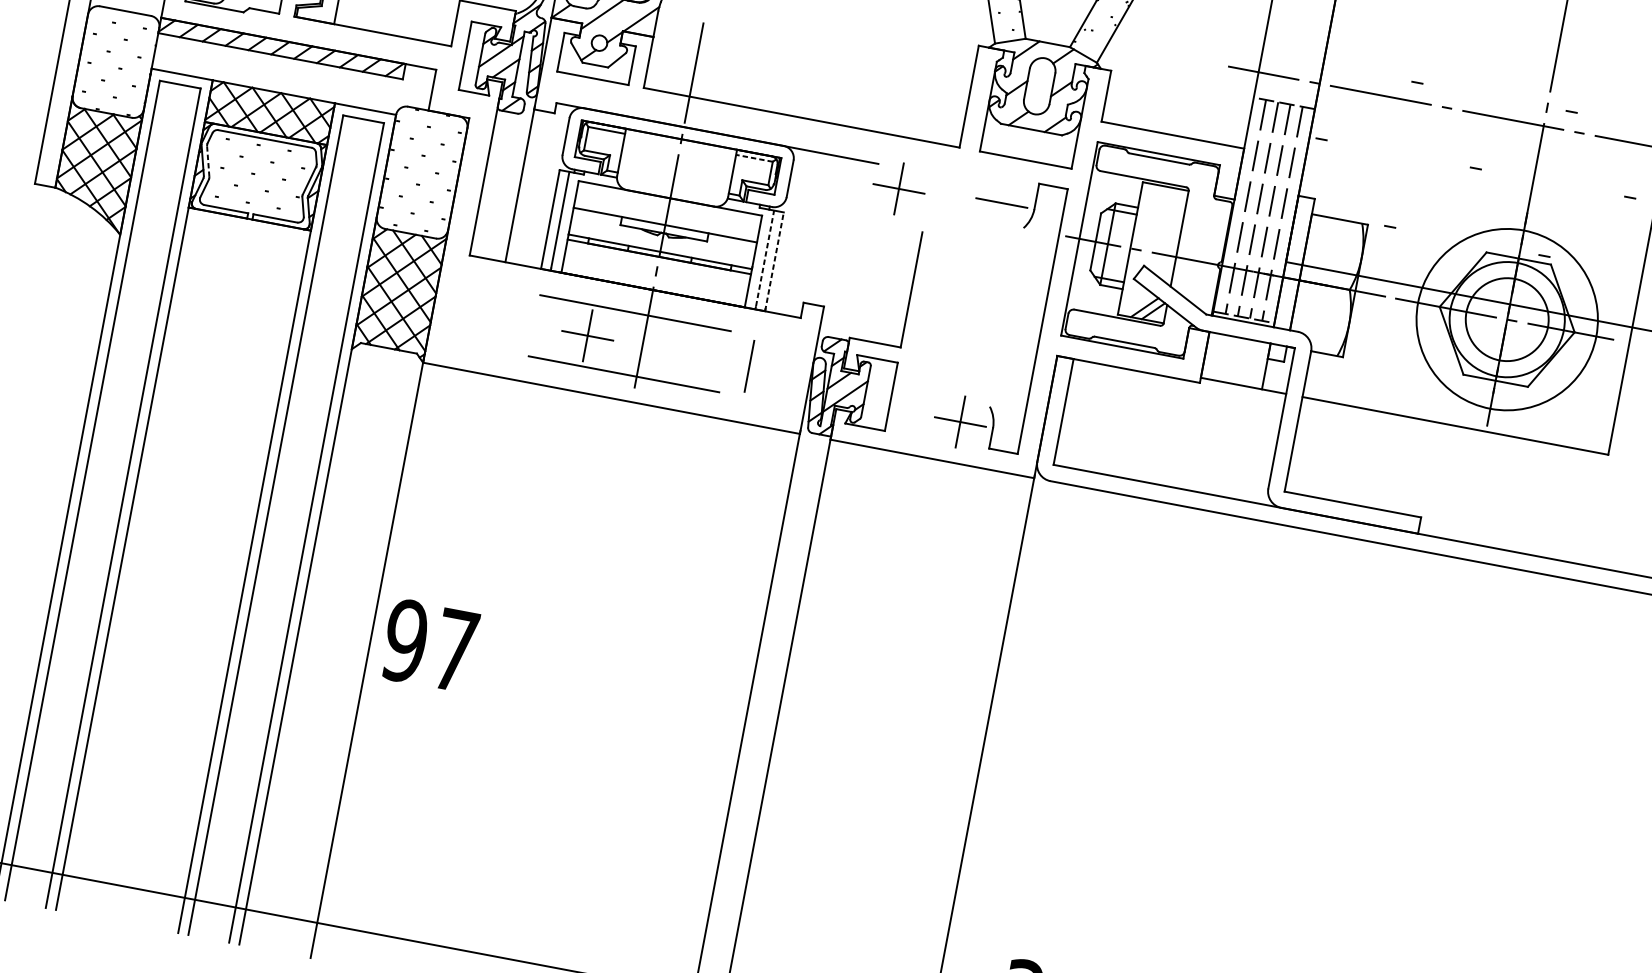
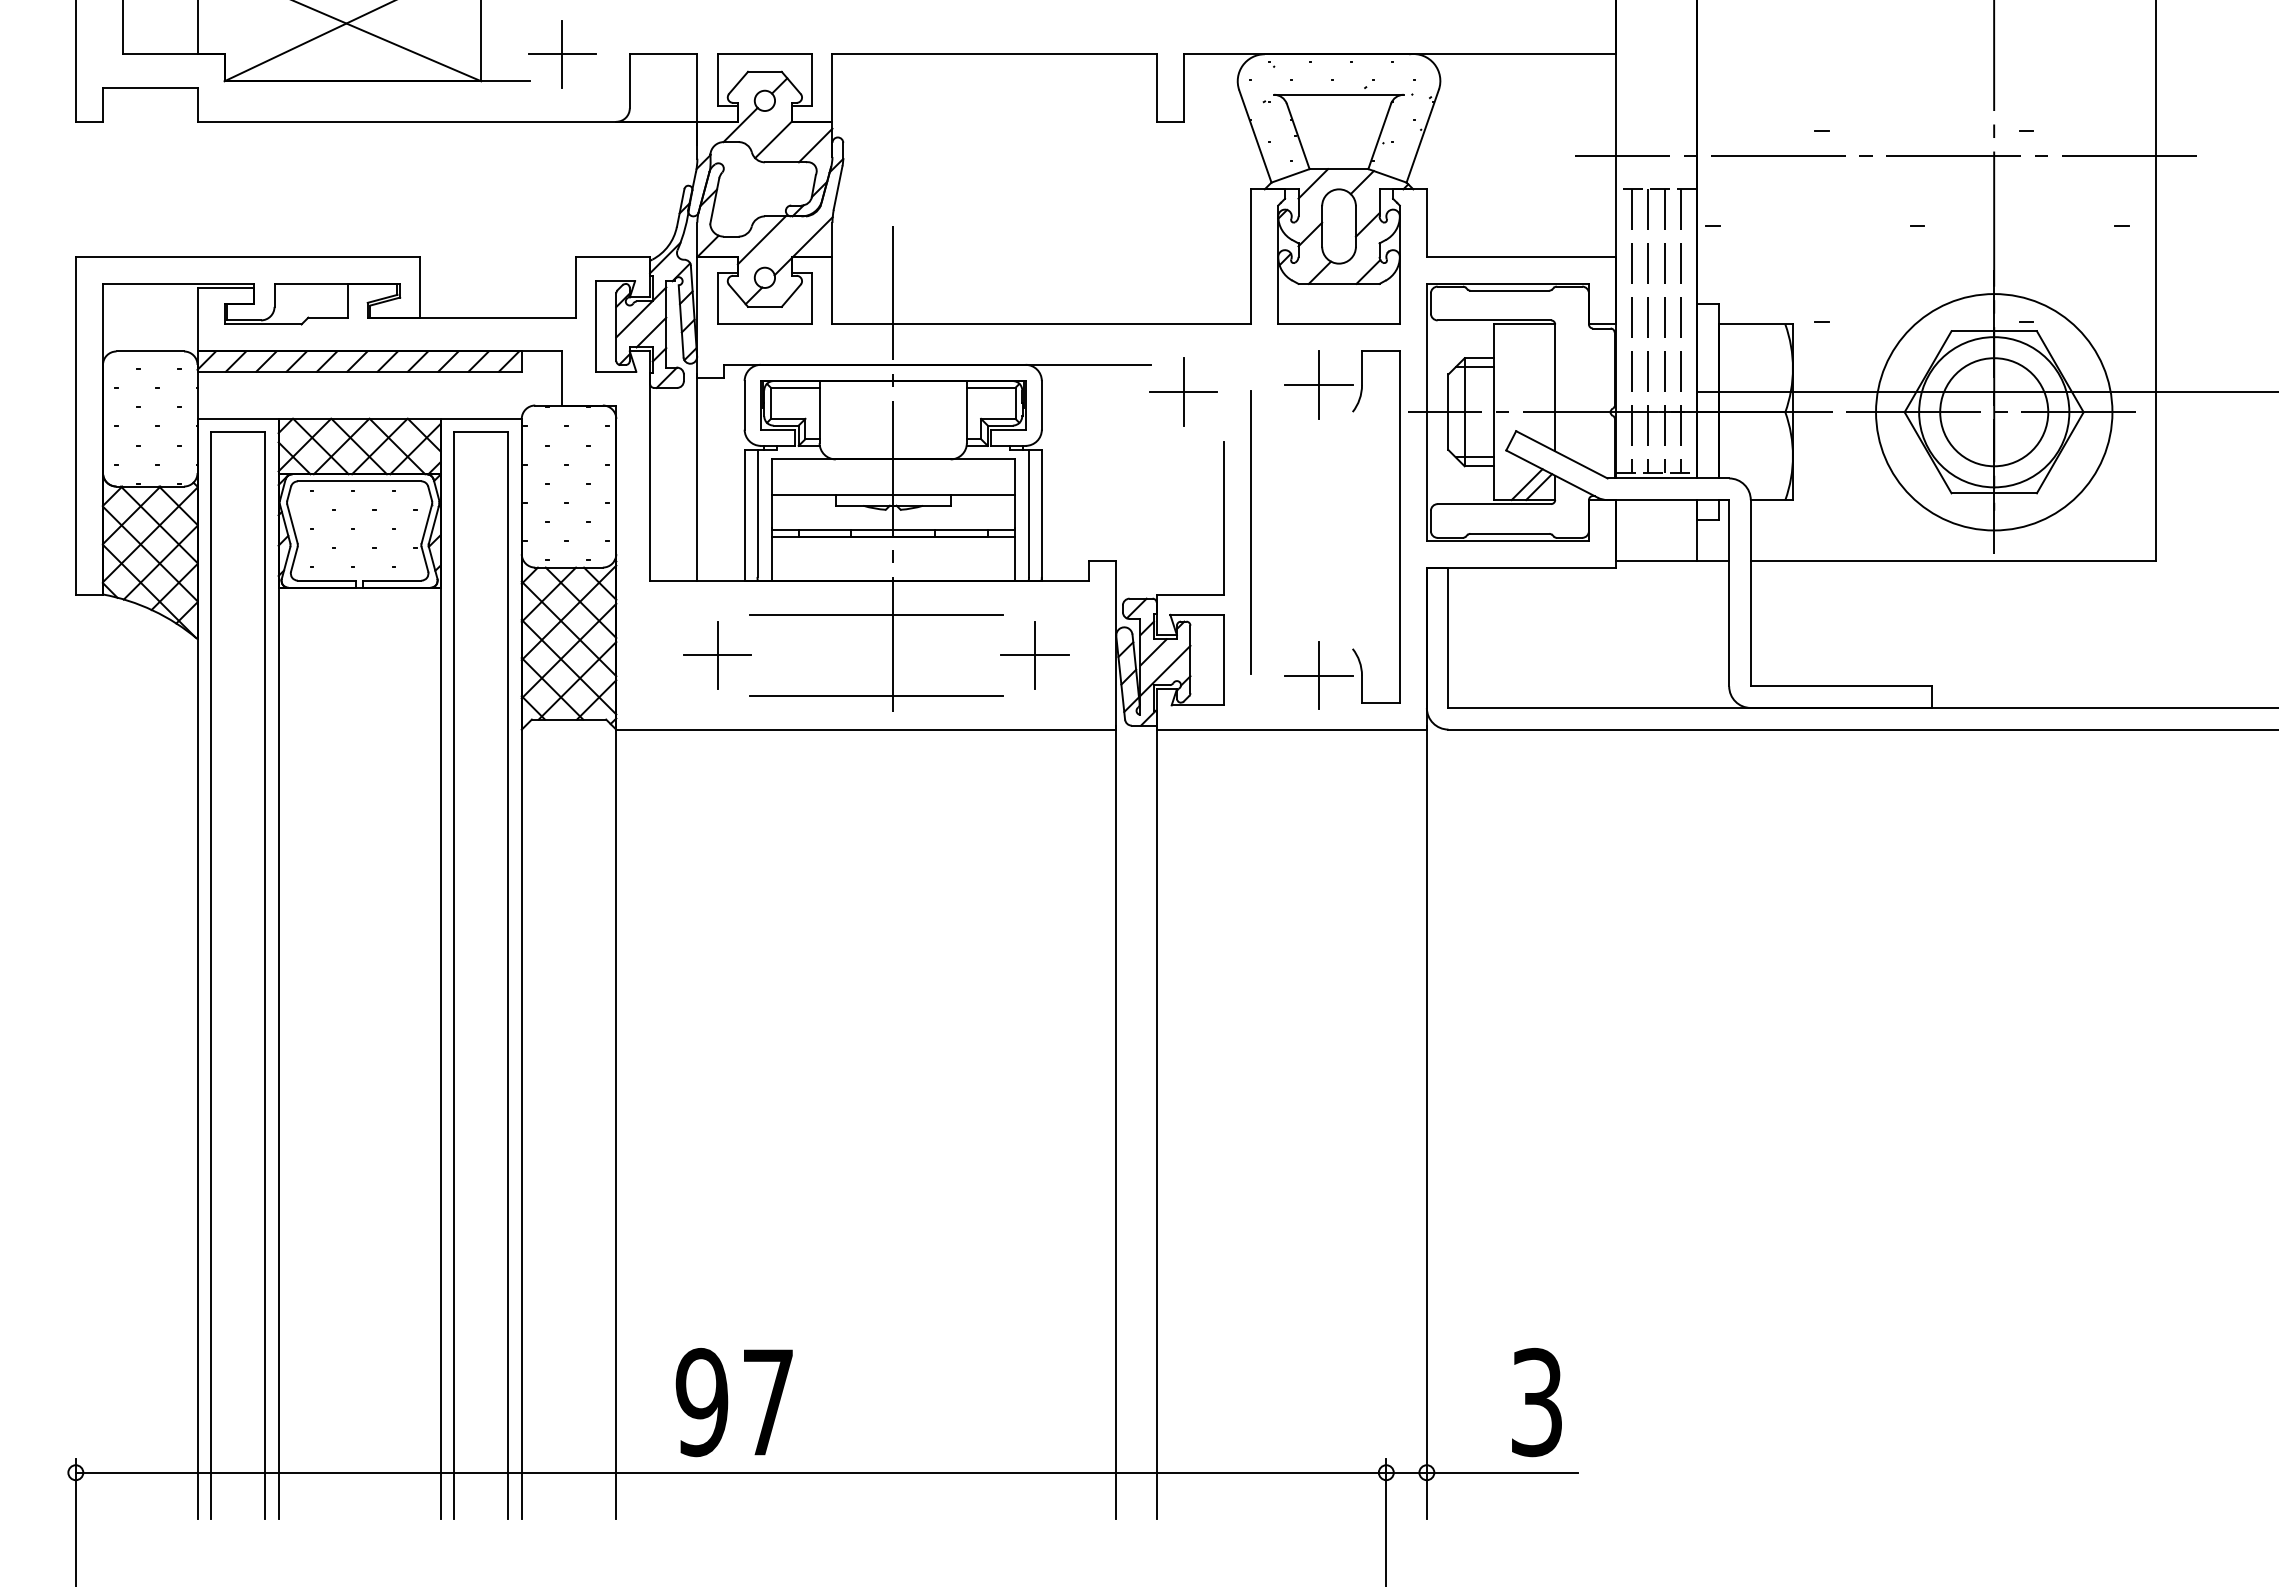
line: (753, 158) -> (990, 387), dashed -> solid
line: (208, 161) -> (292, 523), dashed -> solid
line: (1001, 203) -> (1318, 385), added
line: (765, 257) -> (1029, 512), dashed -> solid
line: (774, 261) -> (1041, 515), dashed -> solid
line: (930, 304) -> (1251, 532), added
part: (587, 335) -> (717, 655), moved
line: (748, 366) -> (1034, 655), added
text: (429, 645) -> (733, 1402), moved

